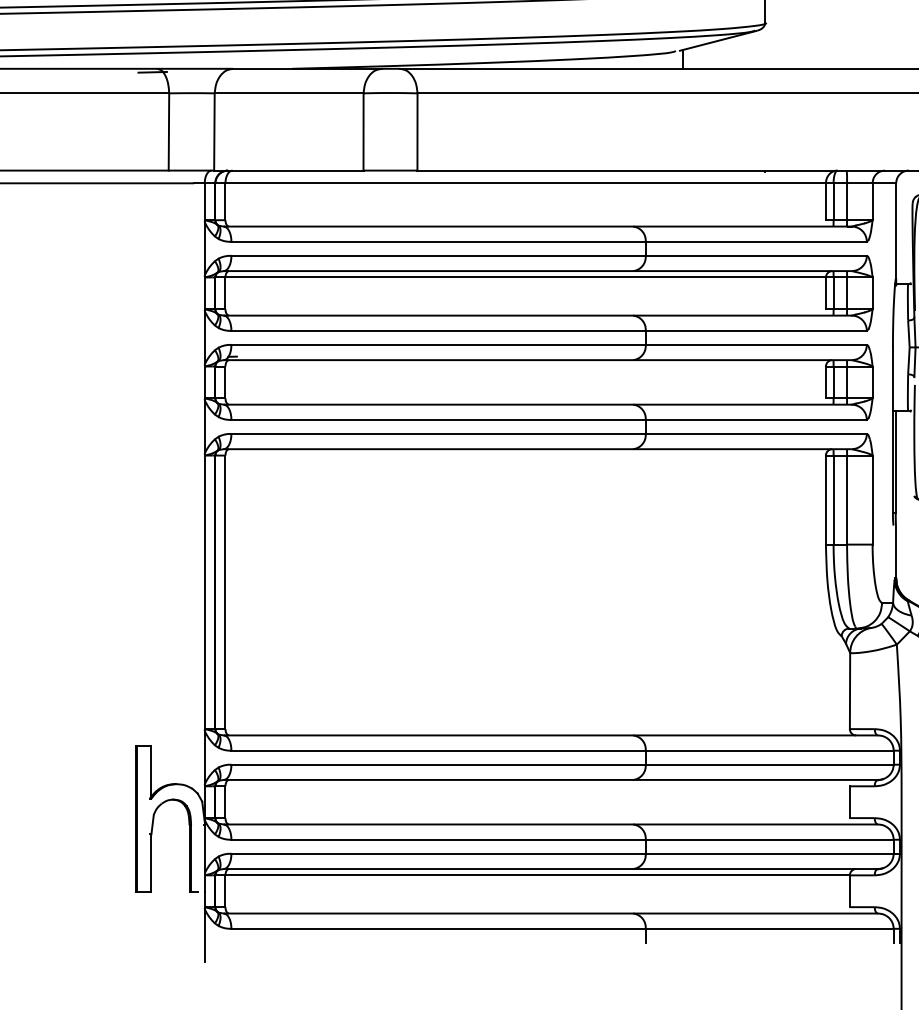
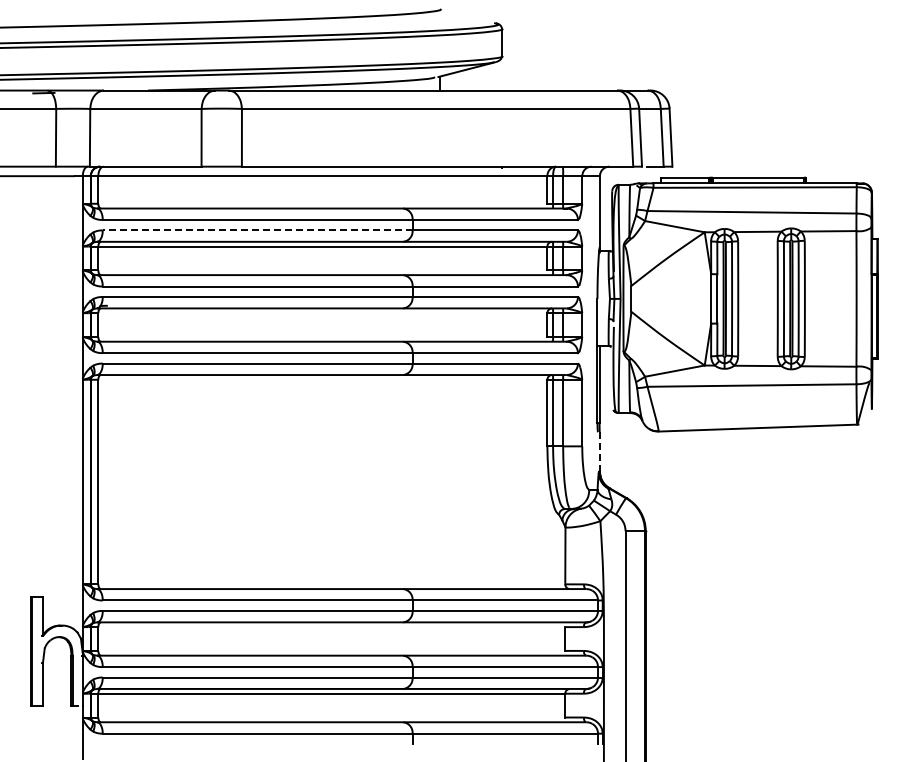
line: (438, 255) -> (257, 230), solid -> dashed
line: (895, 551) -> (599, 451), solid -> dashed

